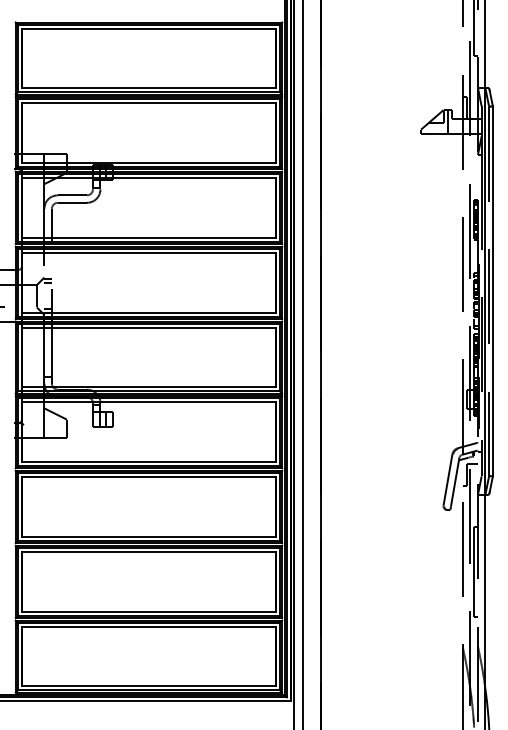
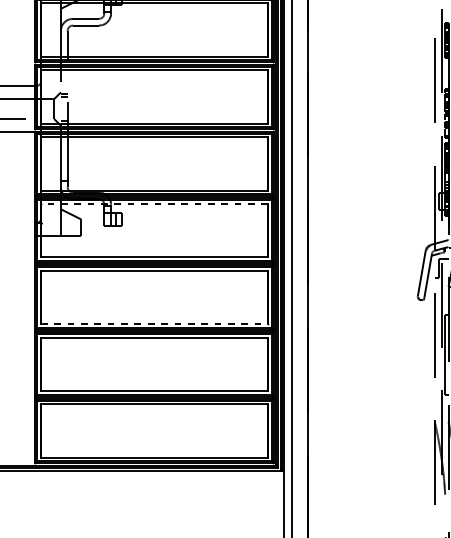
line: (148, 402) -> (154, 204), solid -> dashed
line: (149, 536) -> (154, 323), solid -> dashed

